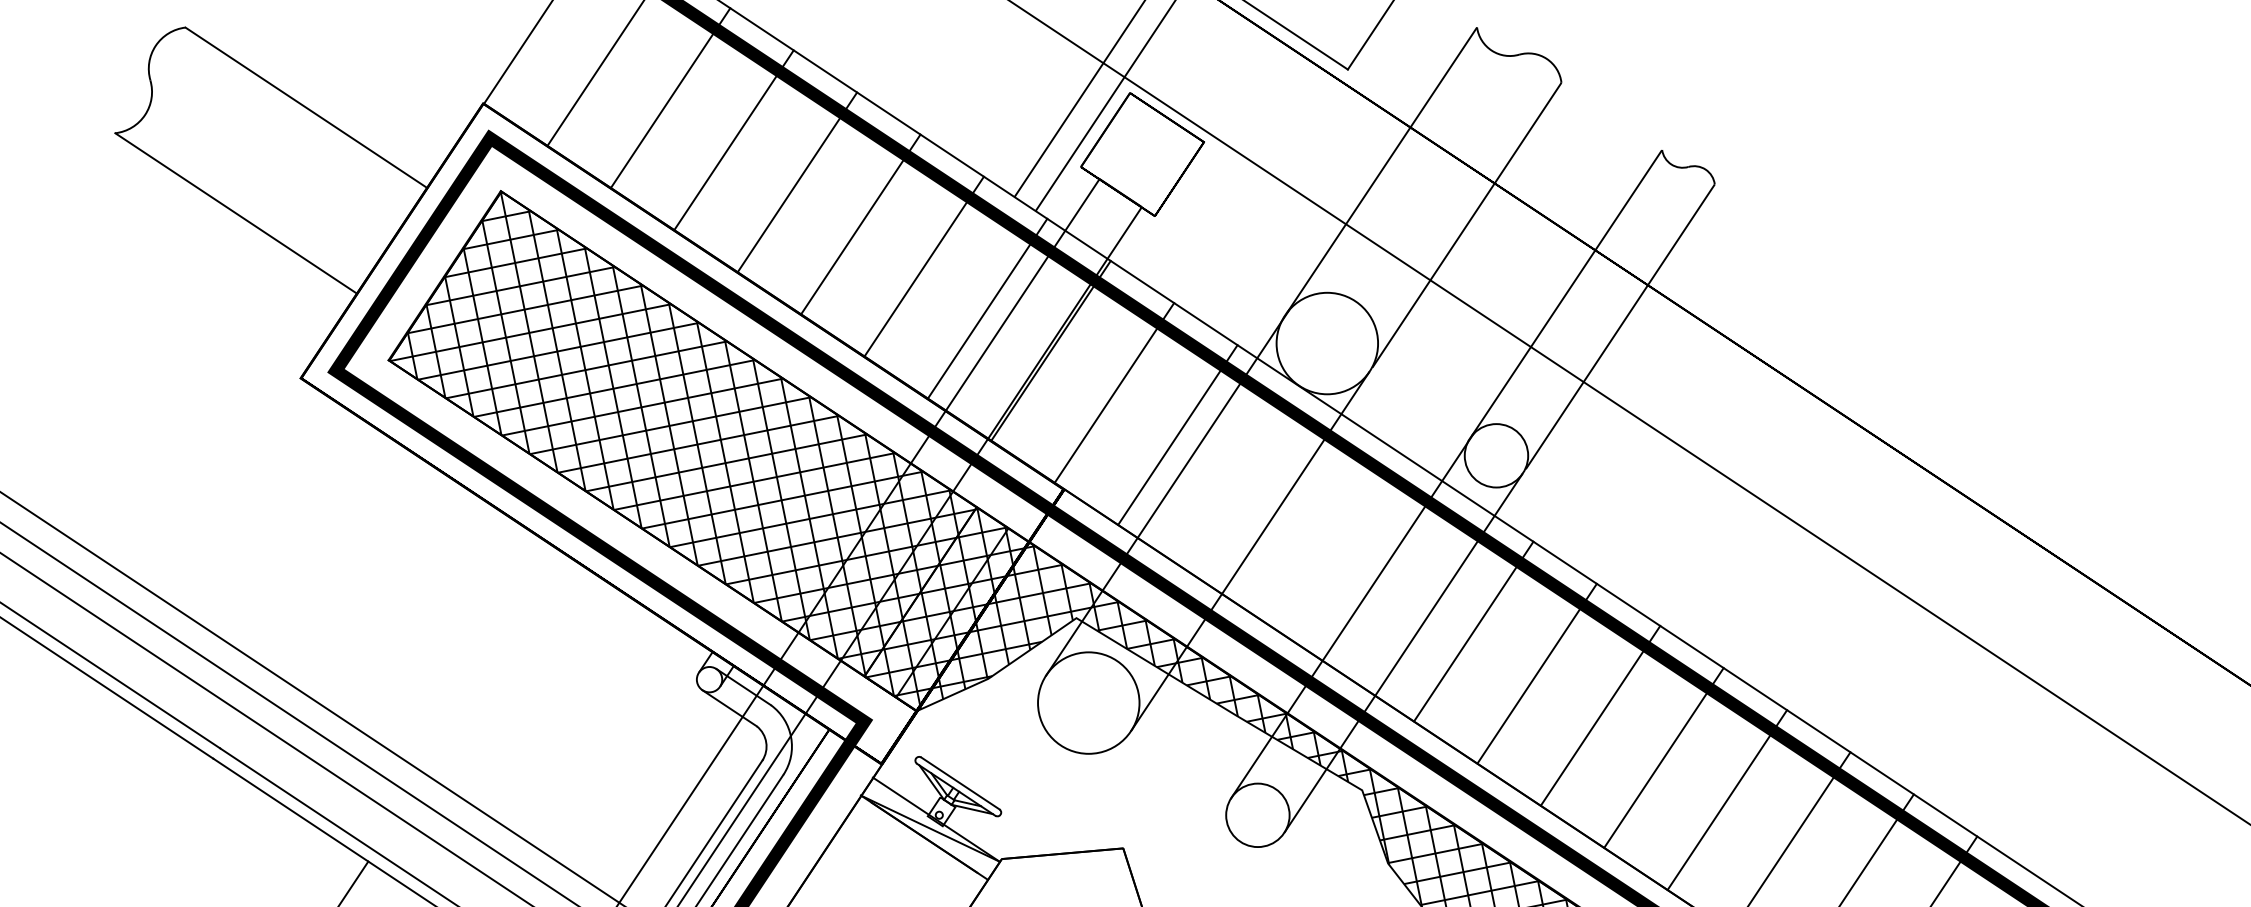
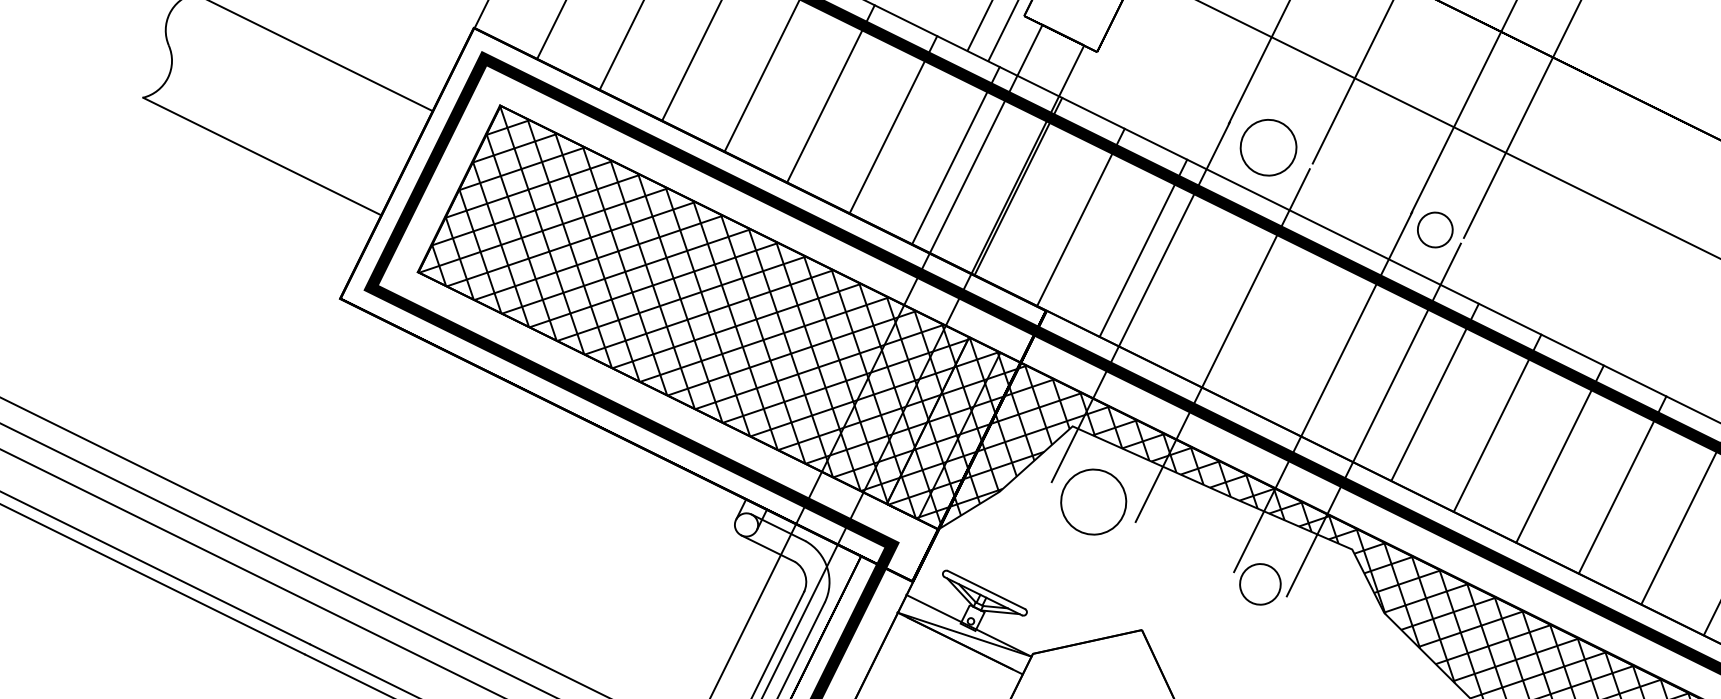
circle: (1327, 343) -> (1268, 147), size x0.6
circle: (1496, 455) -> (1435, 229), size x0.6
circle: (1088, 702) -> (1093, 501), size x0.7
circle: (1257, 815) -> (1260, 584), size x0.7

